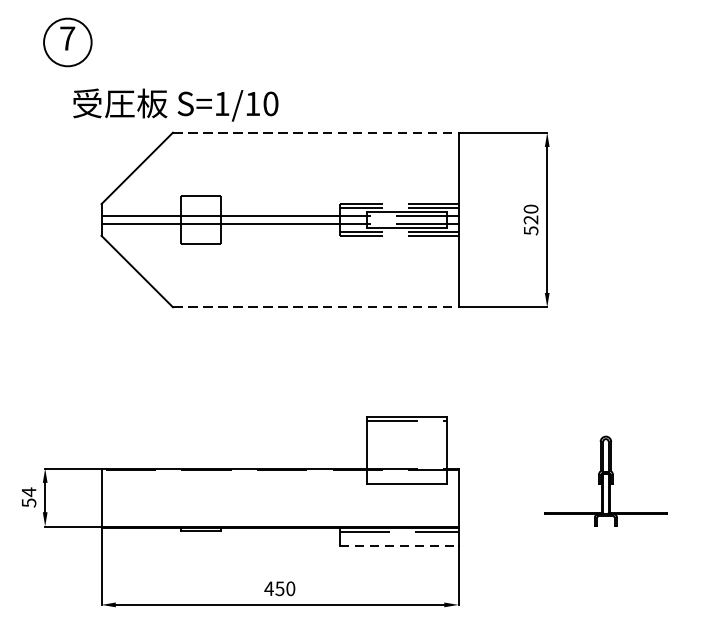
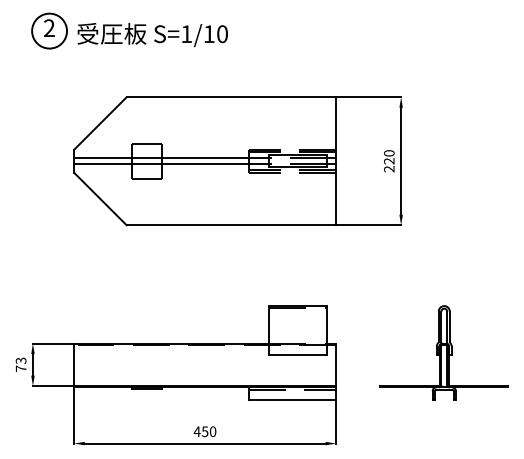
text: (67, 37) -> (49, 27), 7 -> 2
text: (175, 105) -> (152, 35), moved
line: (315, 133) -> (231, 97), dashed -> solid
text: (531, 231) -> (389, 169), 520 -> 220
line: (315, 307) -> (231, 225), dashed -> solid
part: (604, 480) -> (443, 352), size x1.43
text: (28, 497) -> (20, 364), 54 -> 73
line: (399, 546) -> (292, 400), dashed -> solid

